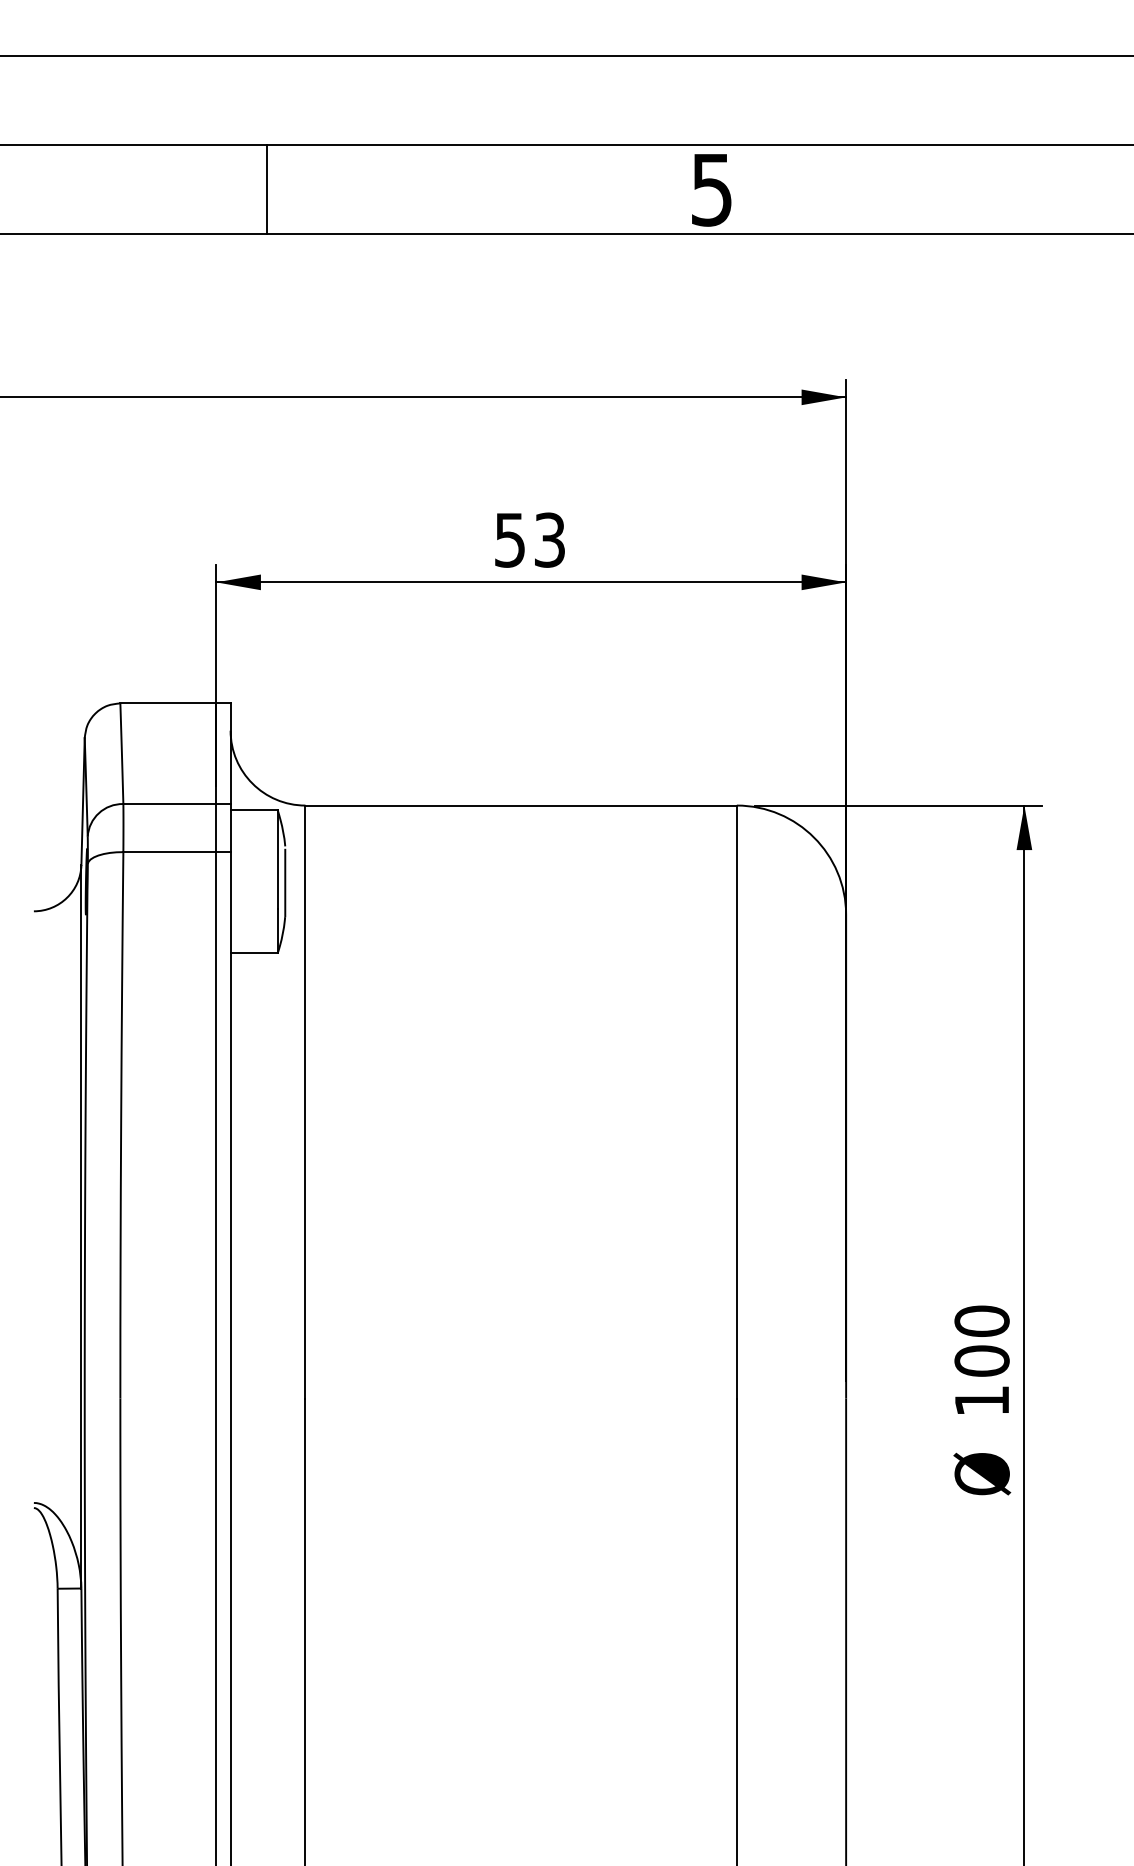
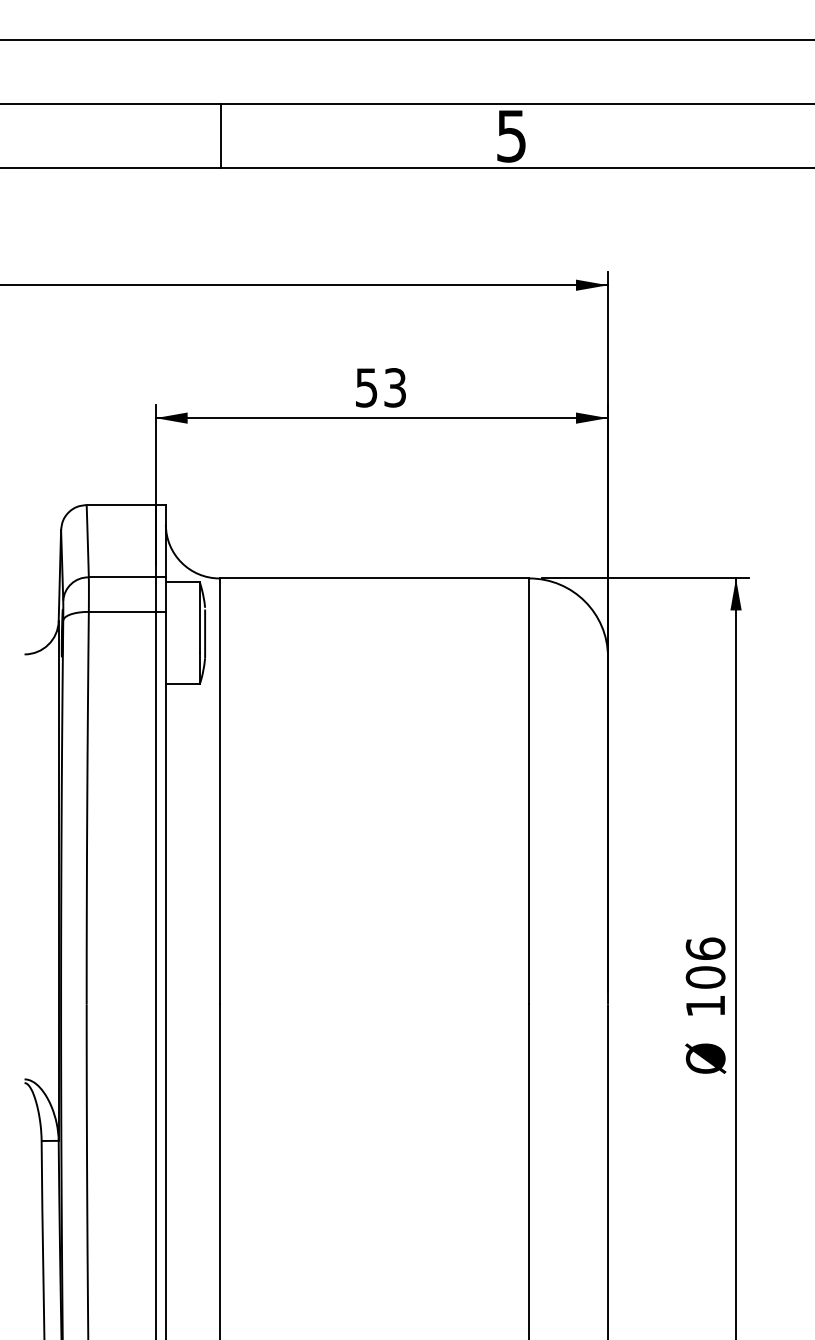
line: (266, 189) -> (221, 135), moved
text: (981, 1320) -> (705, 948), 100 -> 106

